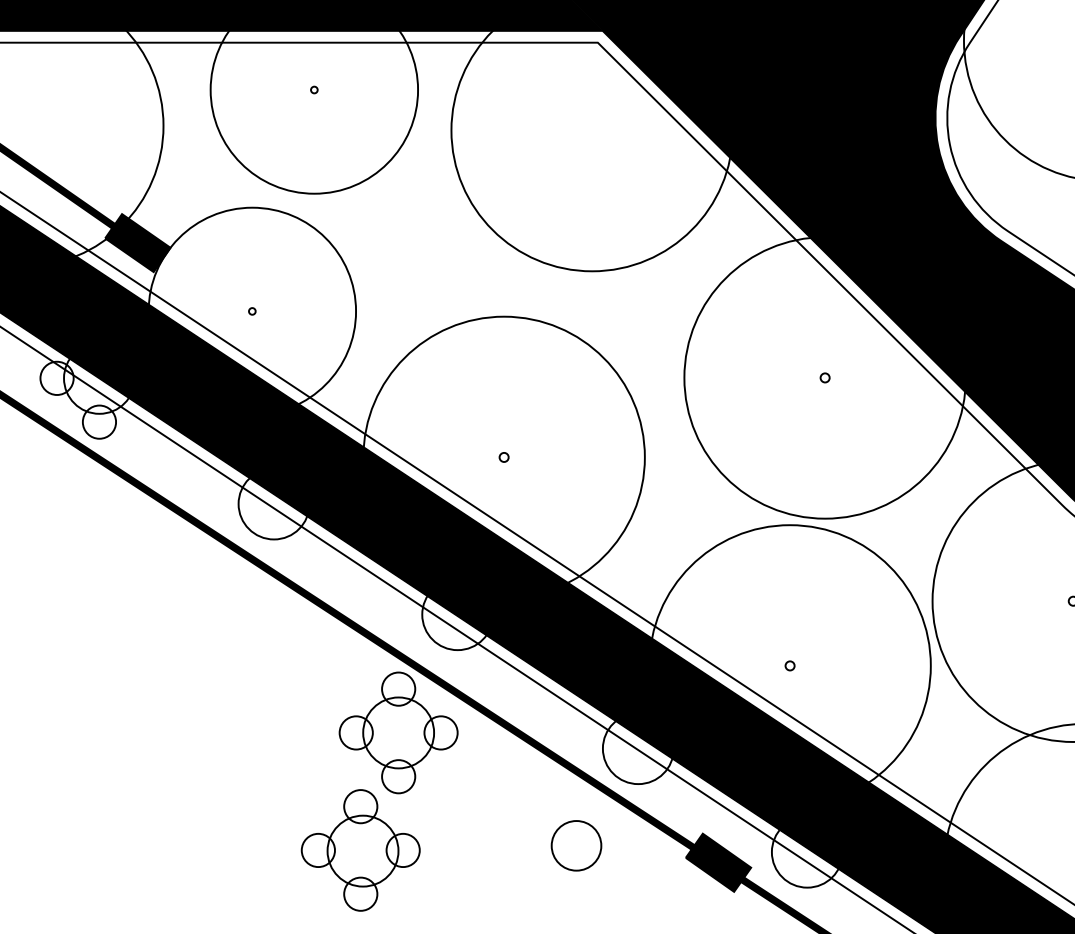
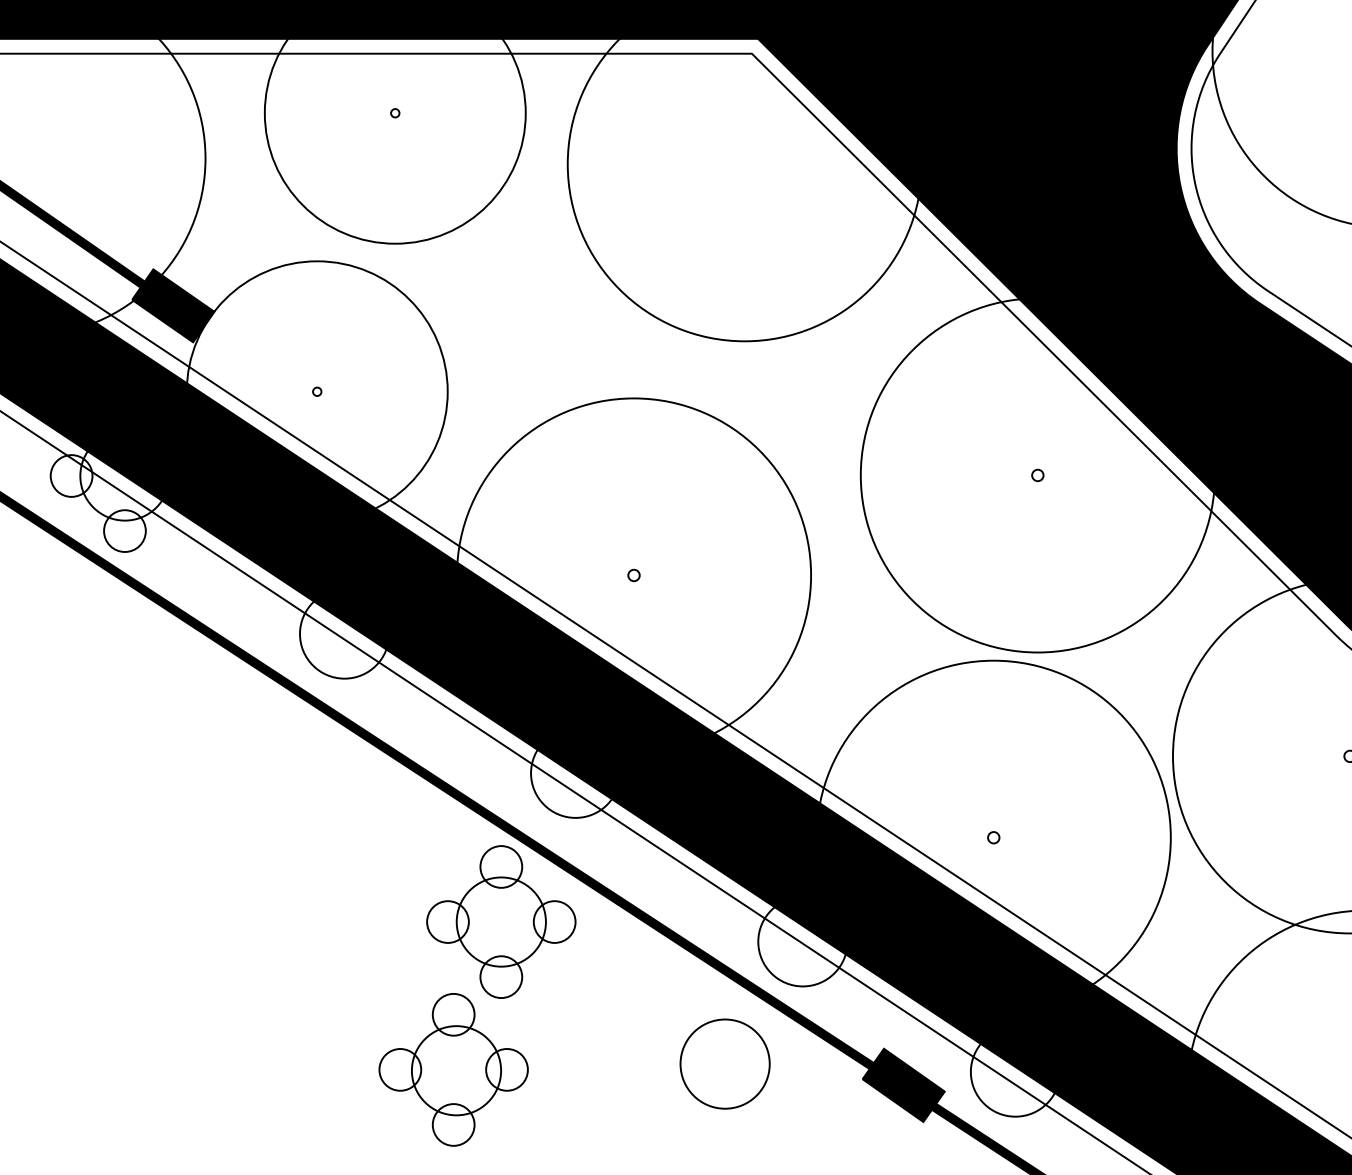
part: (576, 845) -> (724, 1063), size x1.43

